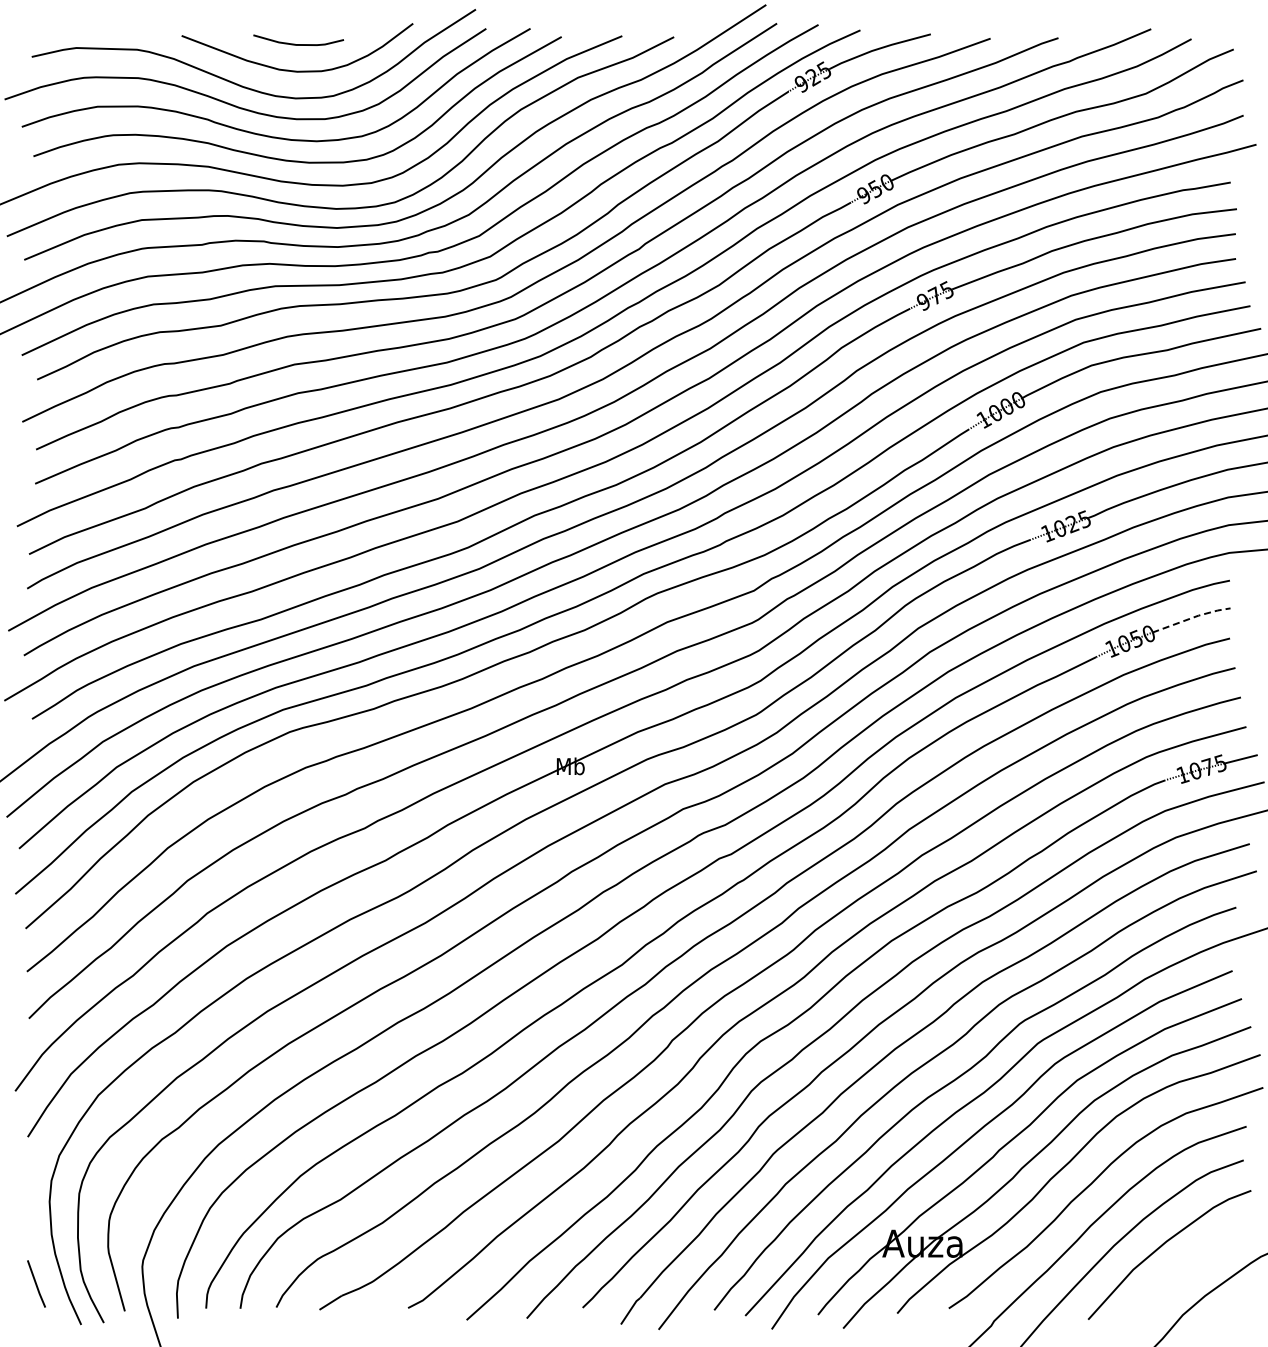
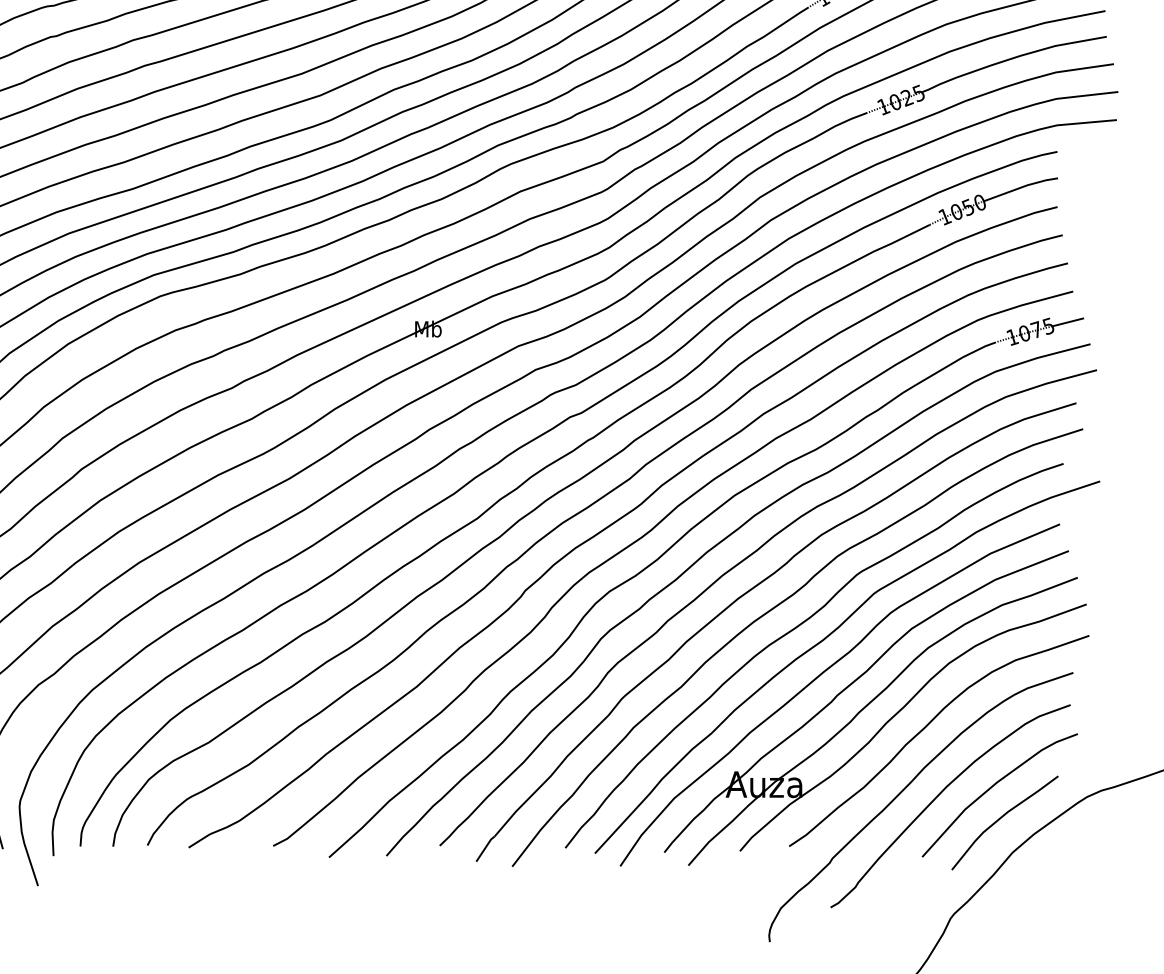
line: (1192, 618) -> (1021, 187), dashed -> solid
curve: (1171, 1279) -> (1001, 818), added

